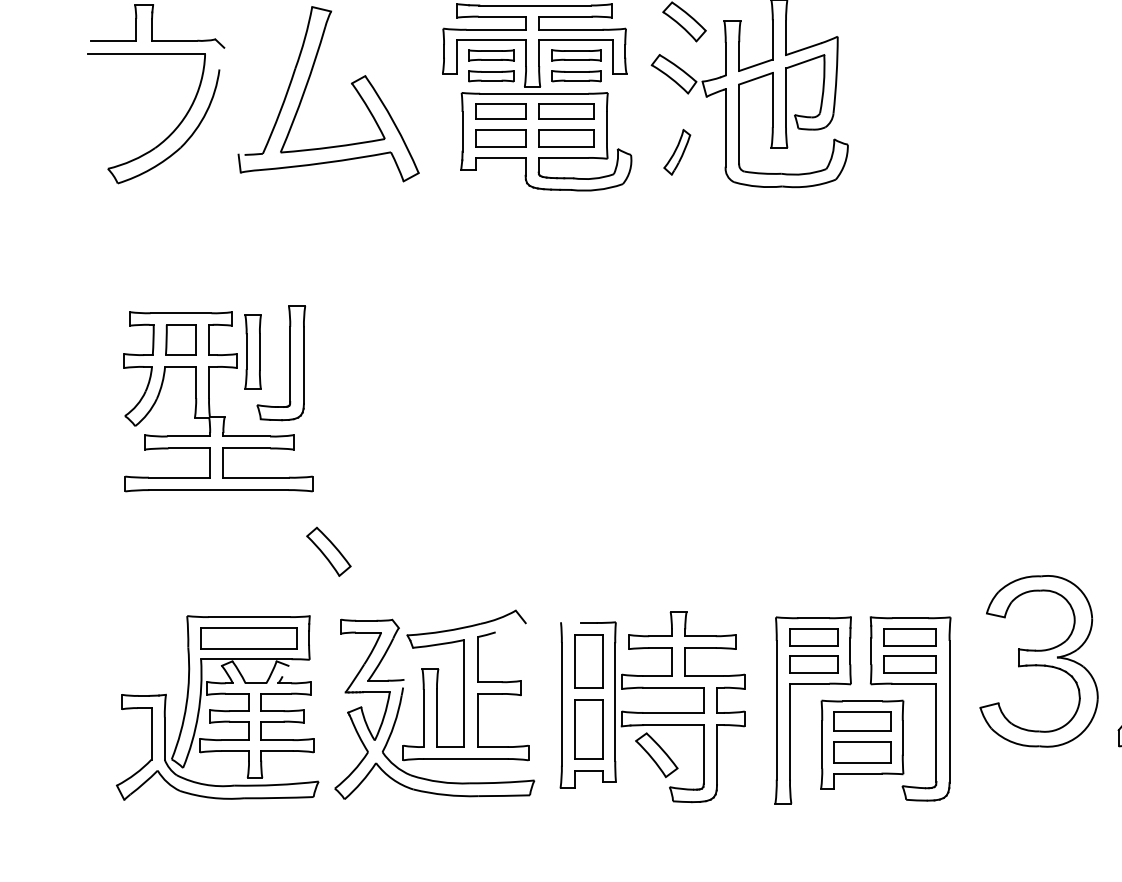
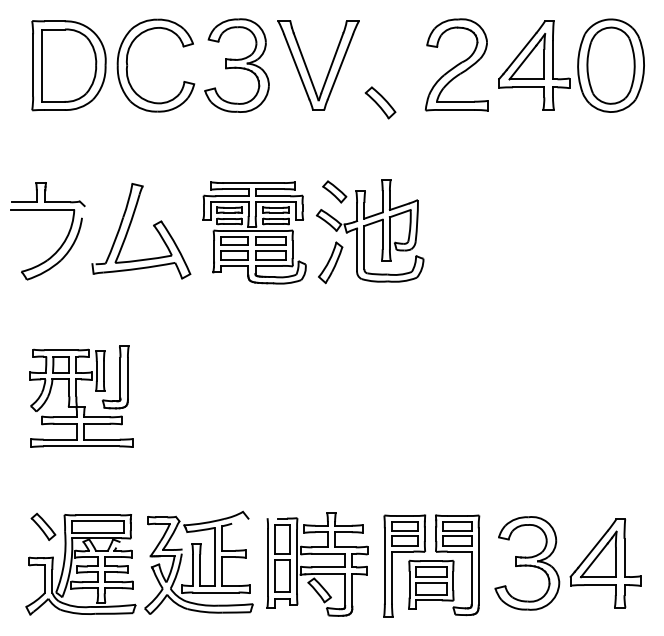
part: (676, 151) -> (330, 262), size x1.67
part: (328, 551) -> (43, 526), moved
part: (1039, 661) -> (527, 563), moved

